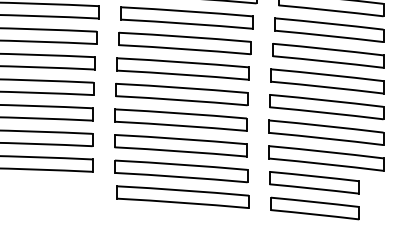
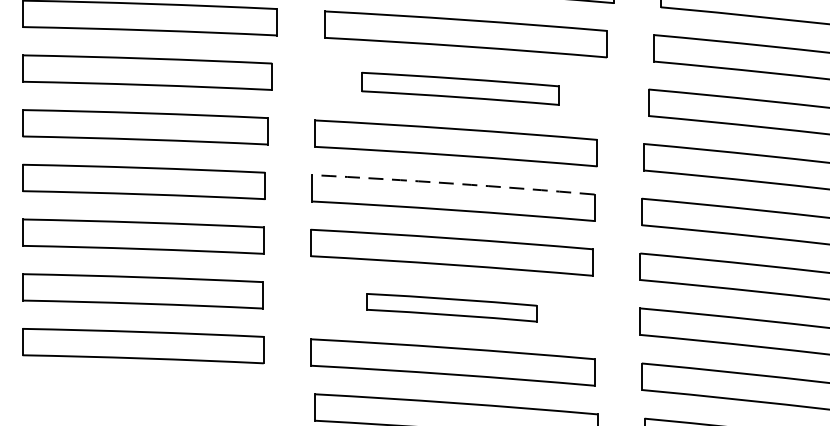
part: (184, 43) -> (459, 88), size x0.7
arc: (181, 87) -> (453, 182), solid -> dashed
part: (180, 145) -> (451, 307), size x0.6

